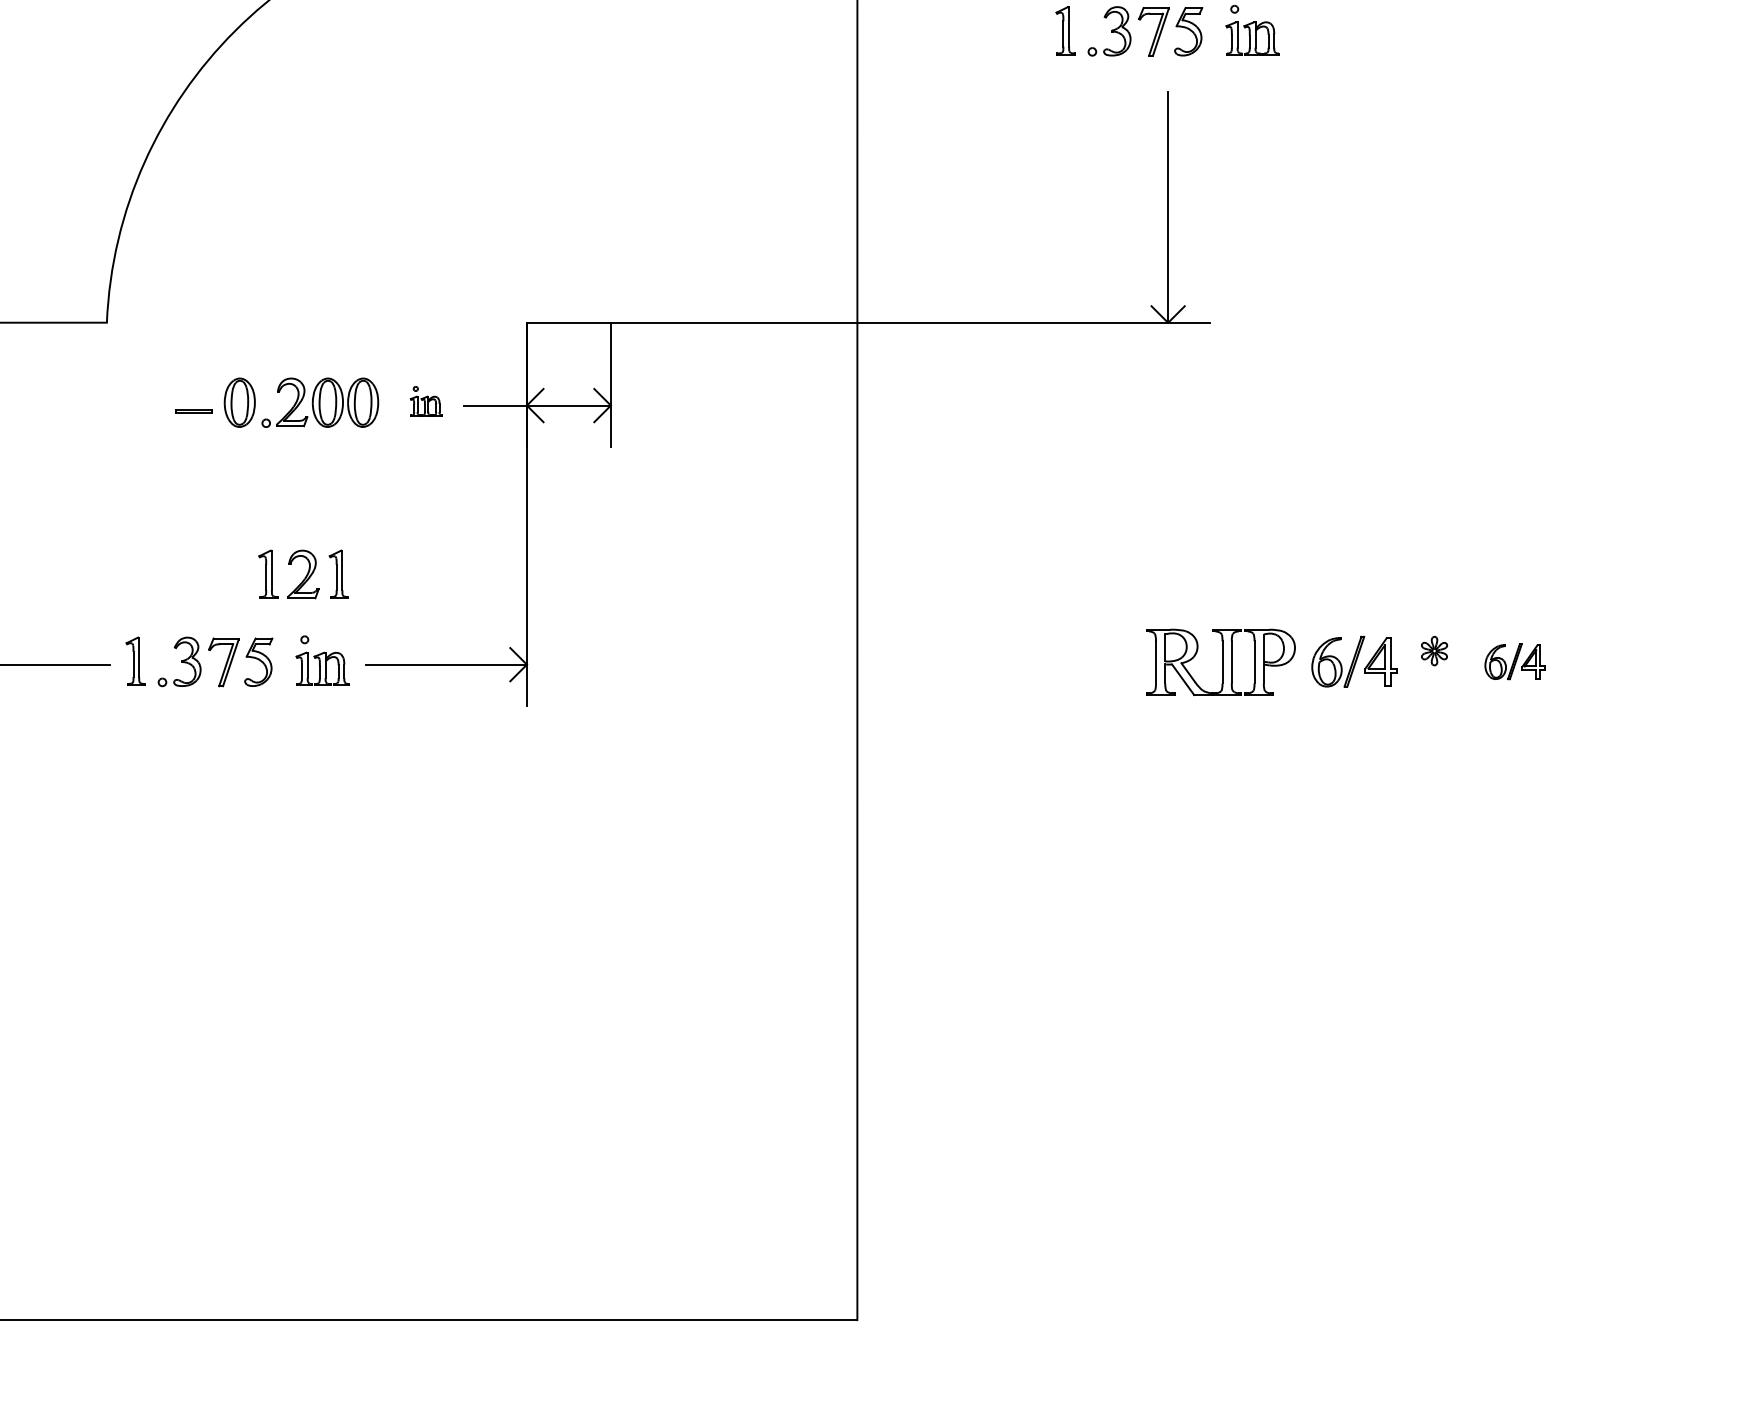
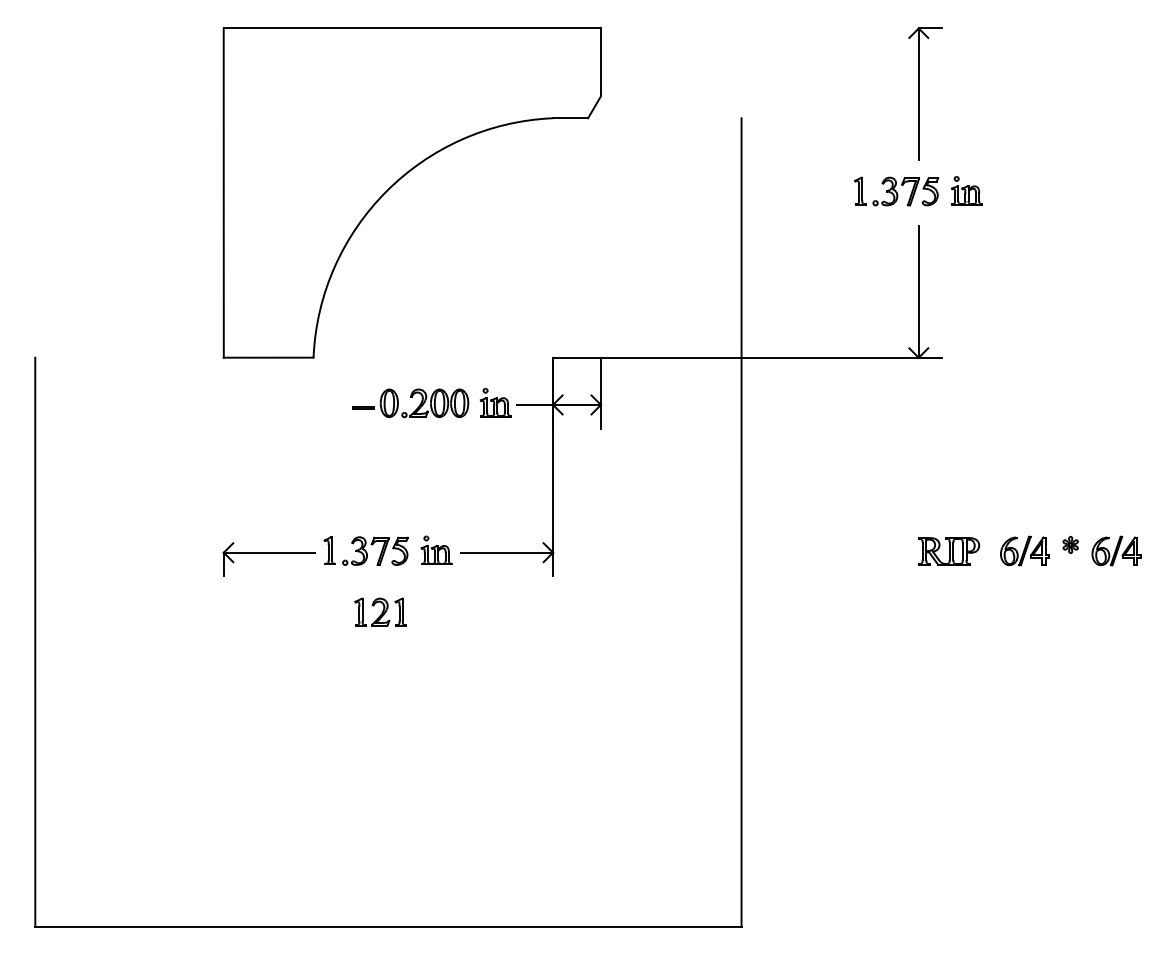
part: (425, 401) -> (495, 402), size x1.67
part: (303, 573) -> (380, 611), moved
part: (1514, 660) -> (1116, 550), size x1.43
part: (1222, 662) -> (949, 551), size x0.71

